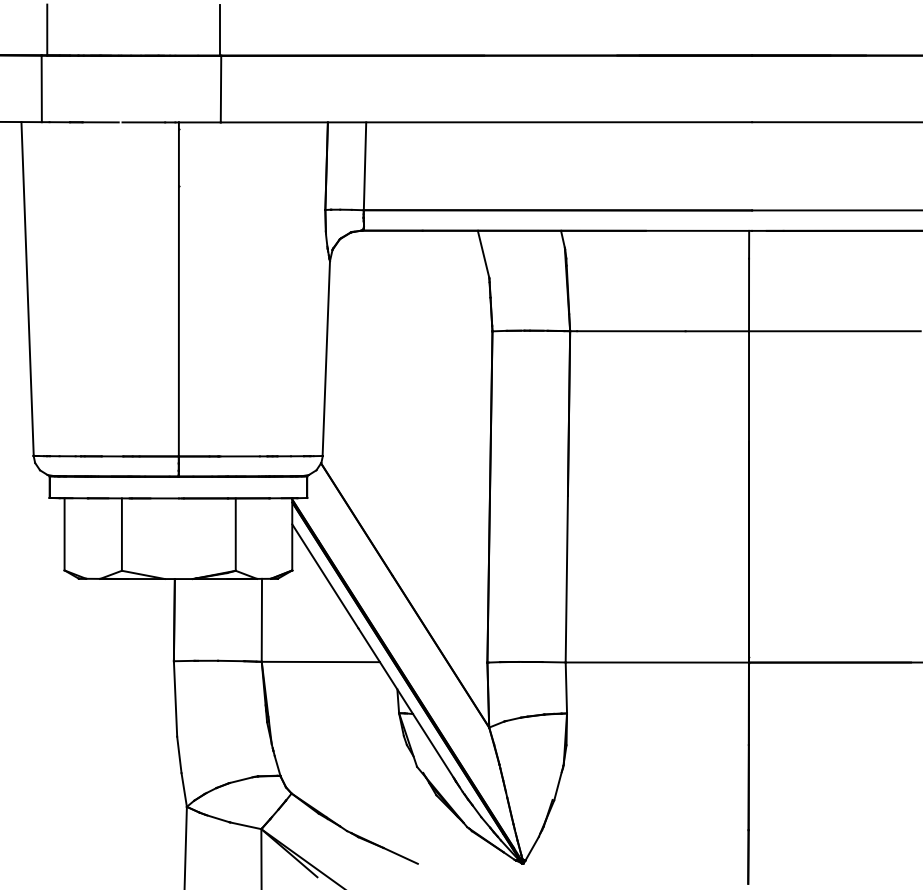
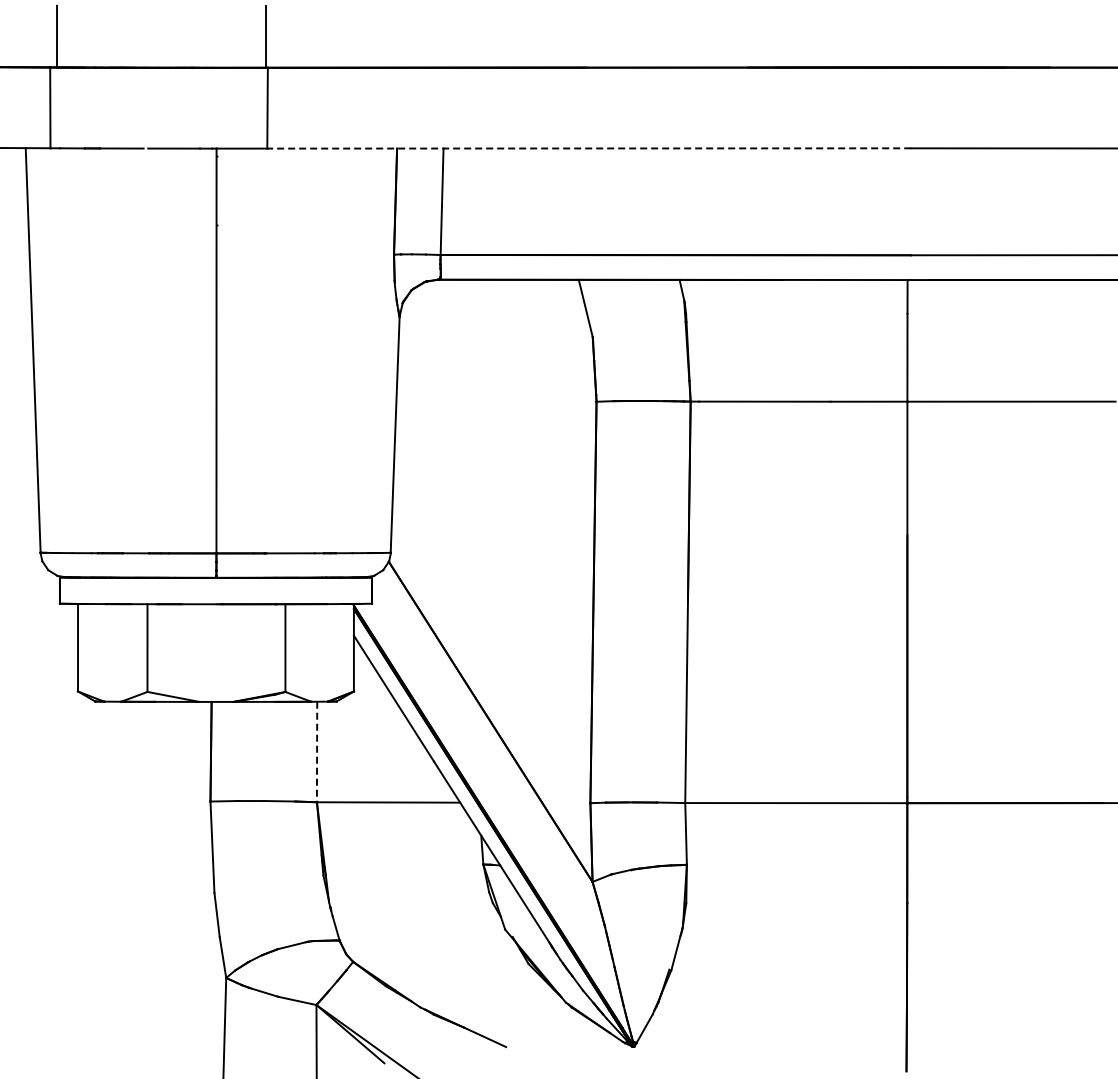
line: (486, 122) -> (589, 148), solid -> dashed
line: (262, 620) -> (317, 752), solid -> dashed

